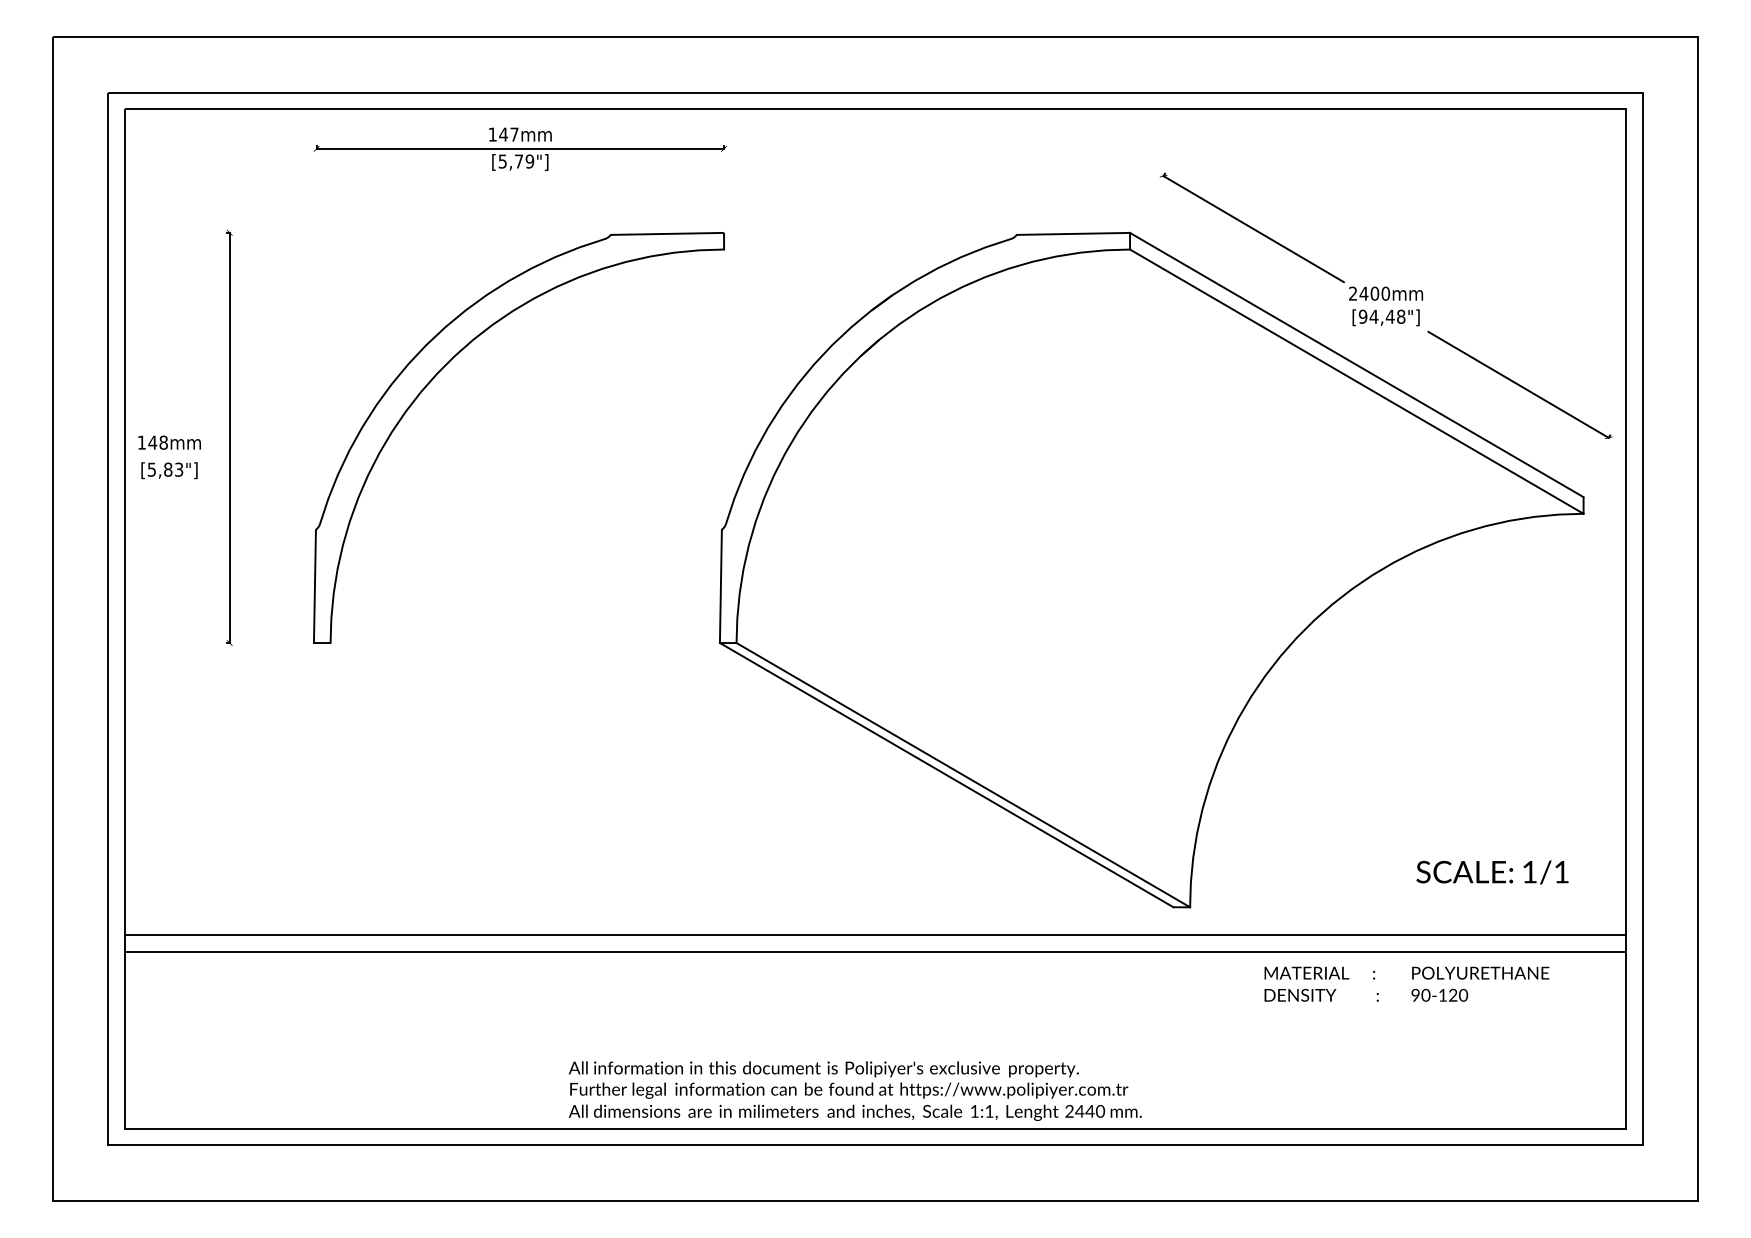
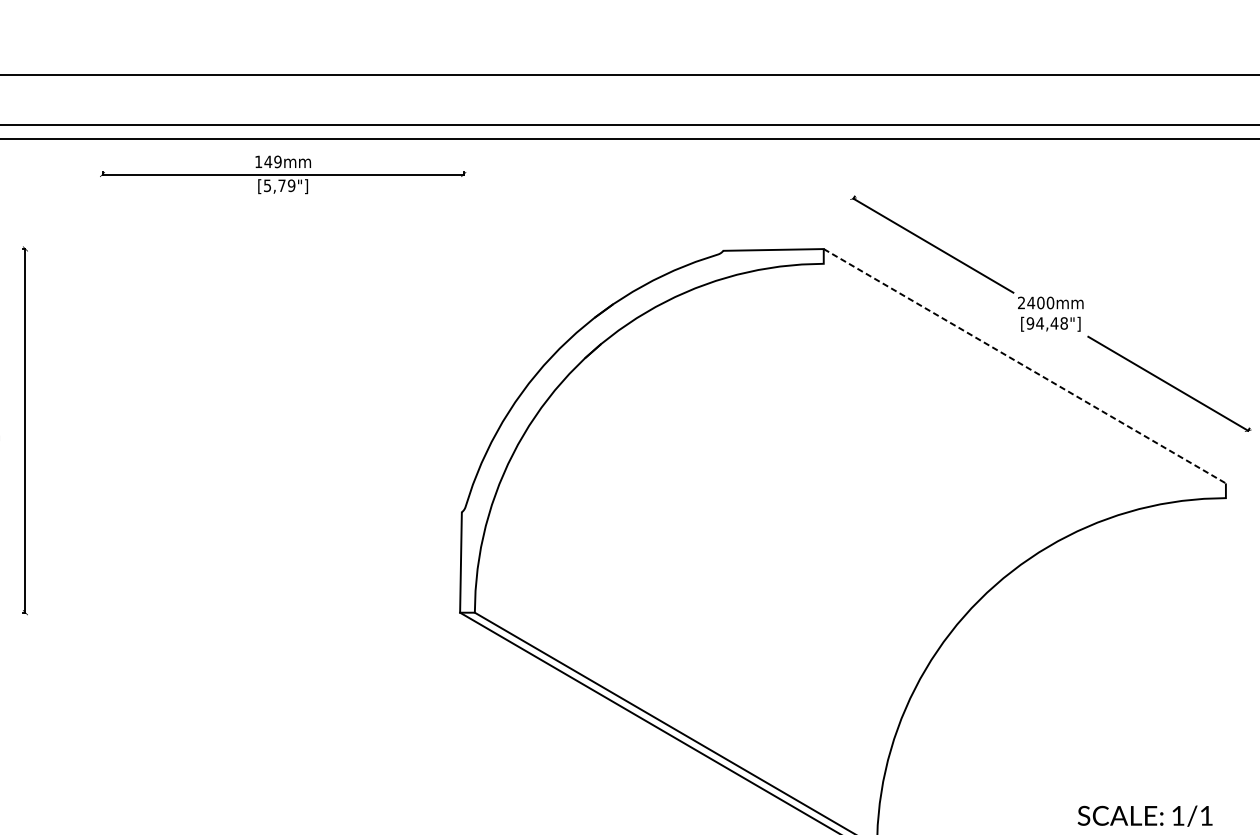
text: (514, 134) -> (277, 161), 147mm -> 149mm
part: (446, 365) -> (217, 366), removed
line: (1357, 365) -> (1025, 366), solid -> dashed
line: (1356, 381) -> (1024, 380), removed

